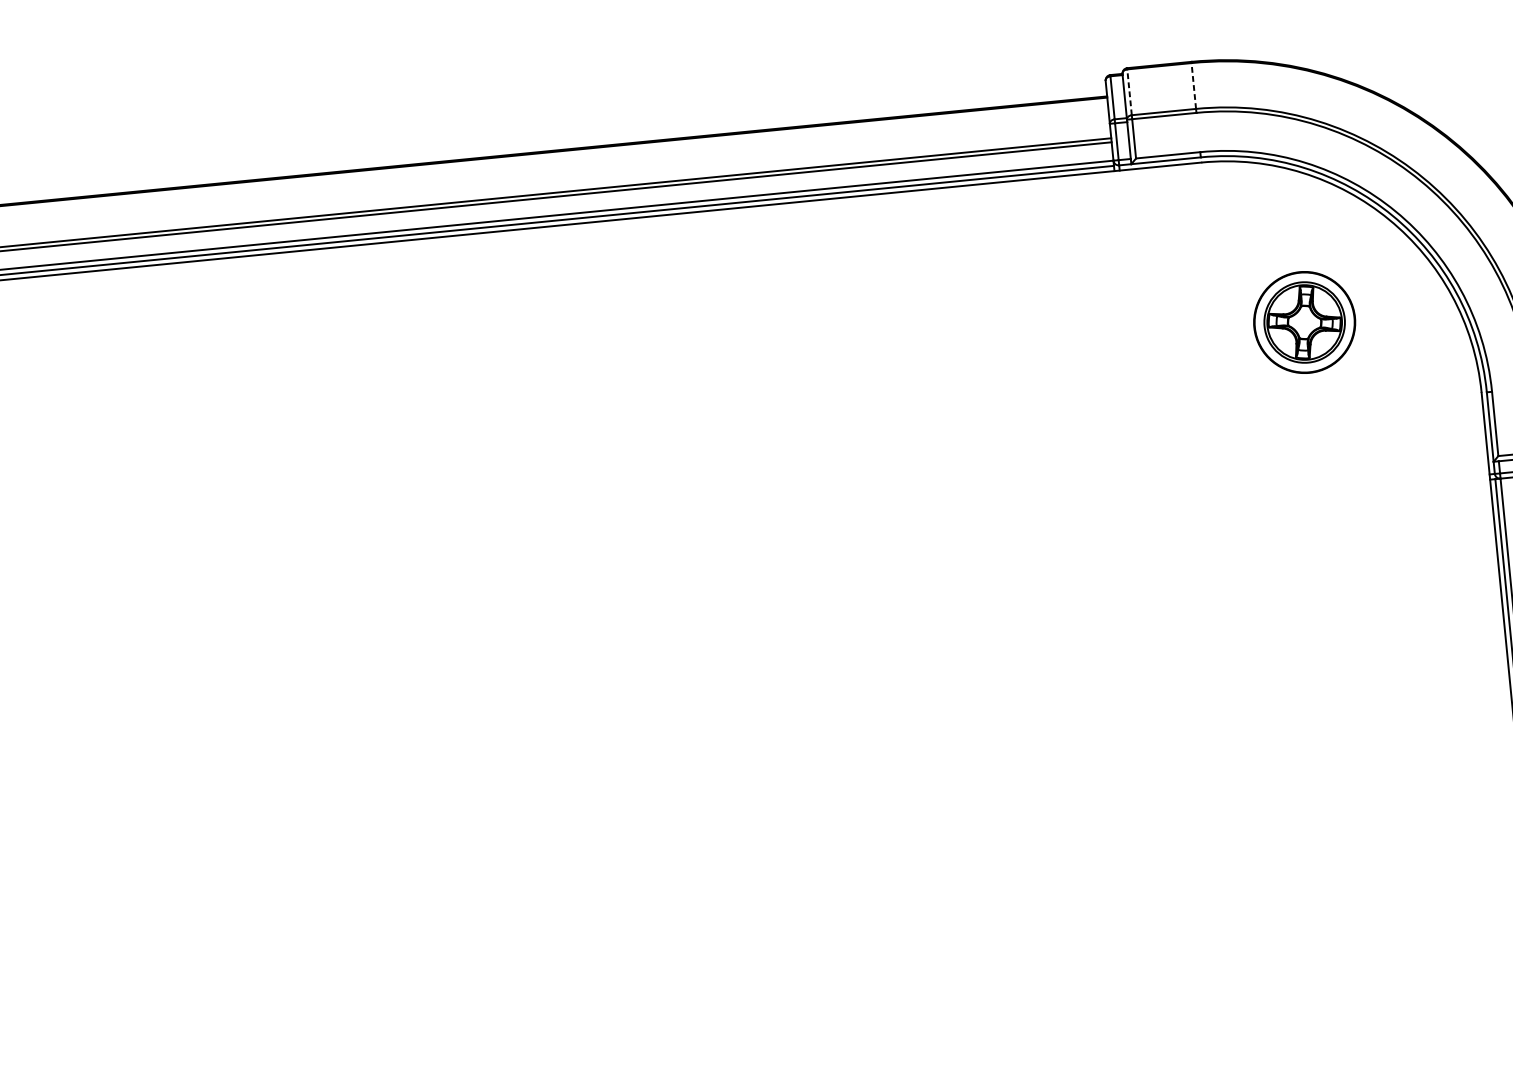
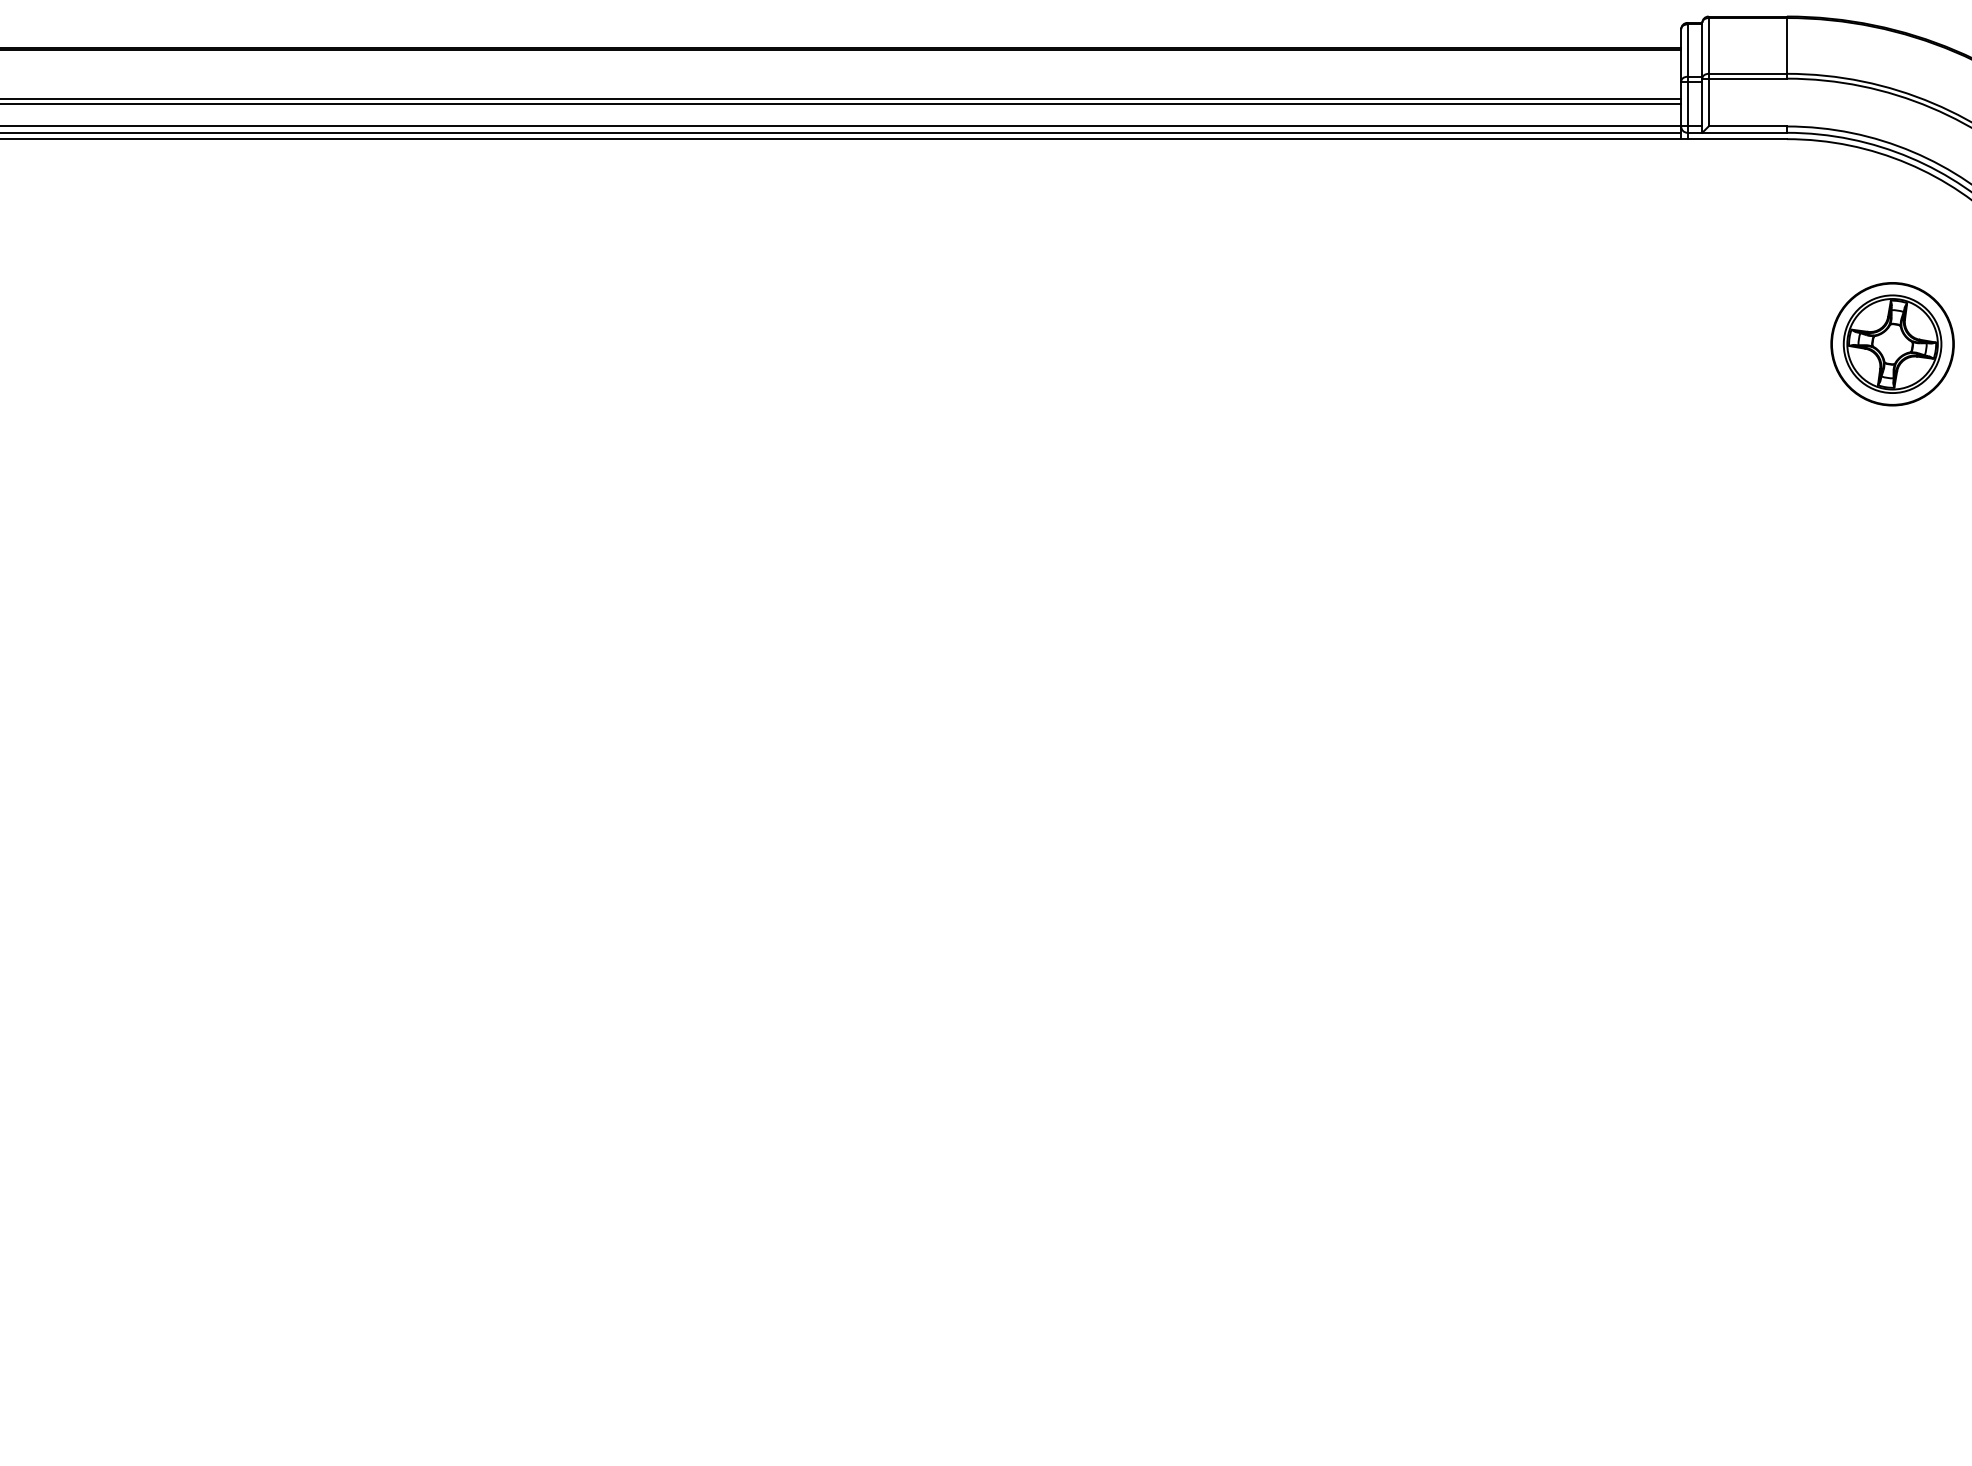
line: (1193, 85) -> (1786, 45), dashed -> solid
line: (1129, 91) -> (1708, 45), dashed -> solid

